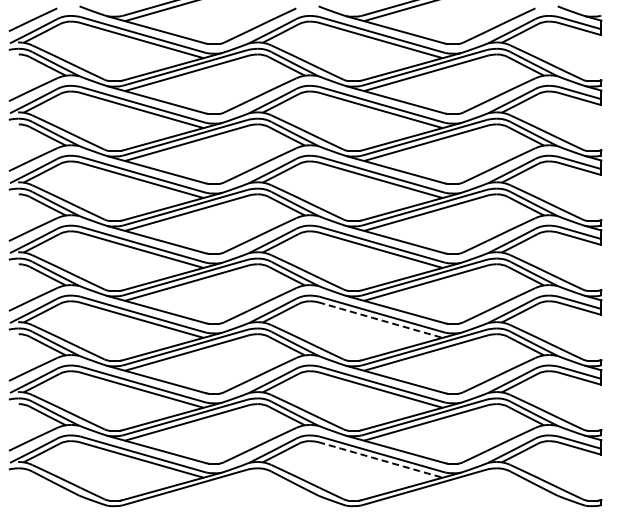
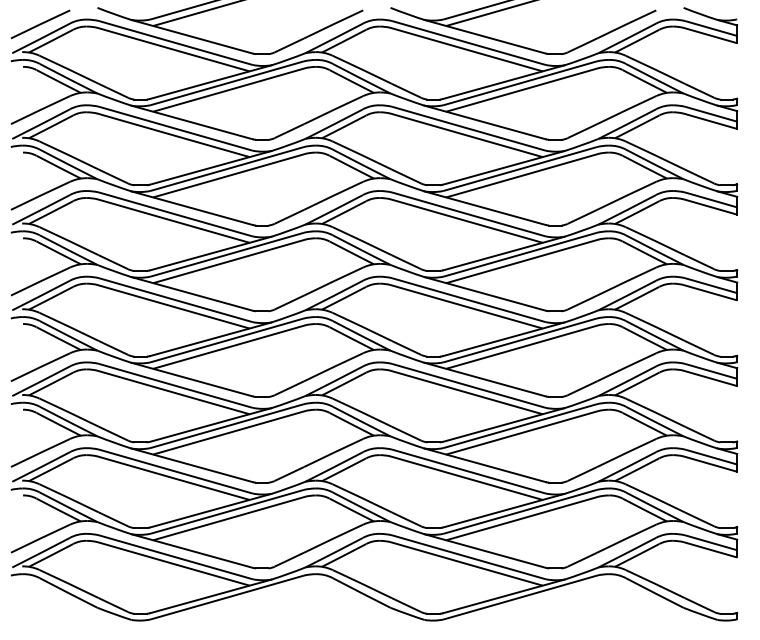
arc: (380, 320) -> (466, 392), dashed -> solid
arc: (380, 459) -> (466, 563), dashed -> solid

